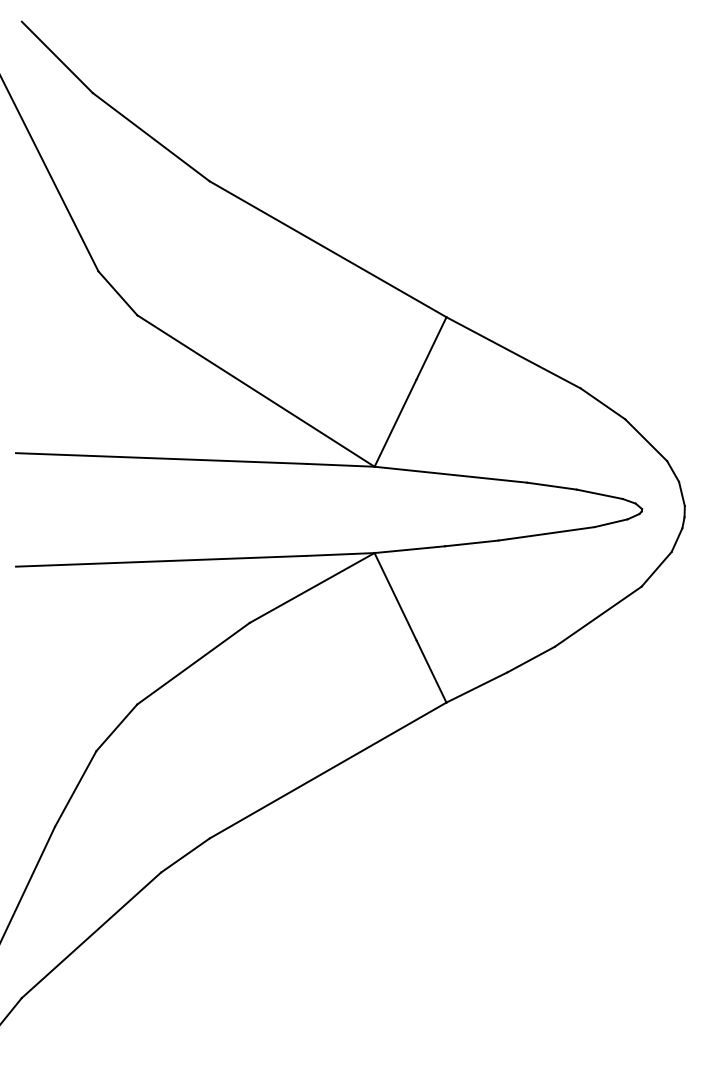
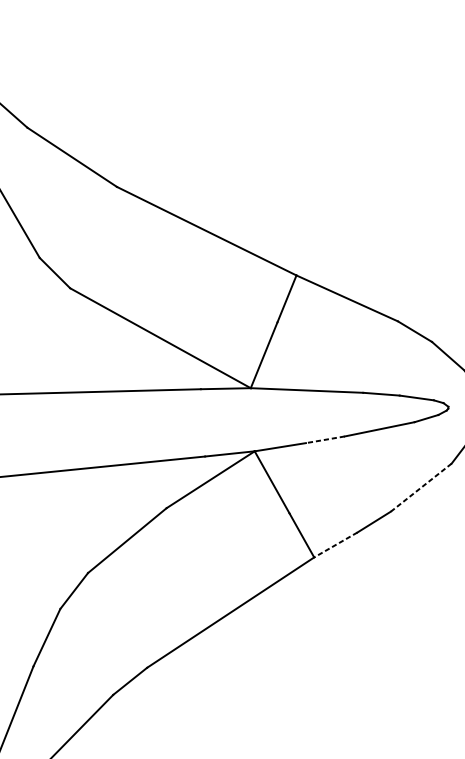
line: (471, 543) -> (325, 439), solid -> dashed
line: (598, 616) -> (421, 487), solid -> dashed
line: (476, 687) -> (335, 544), solid -> dashed

